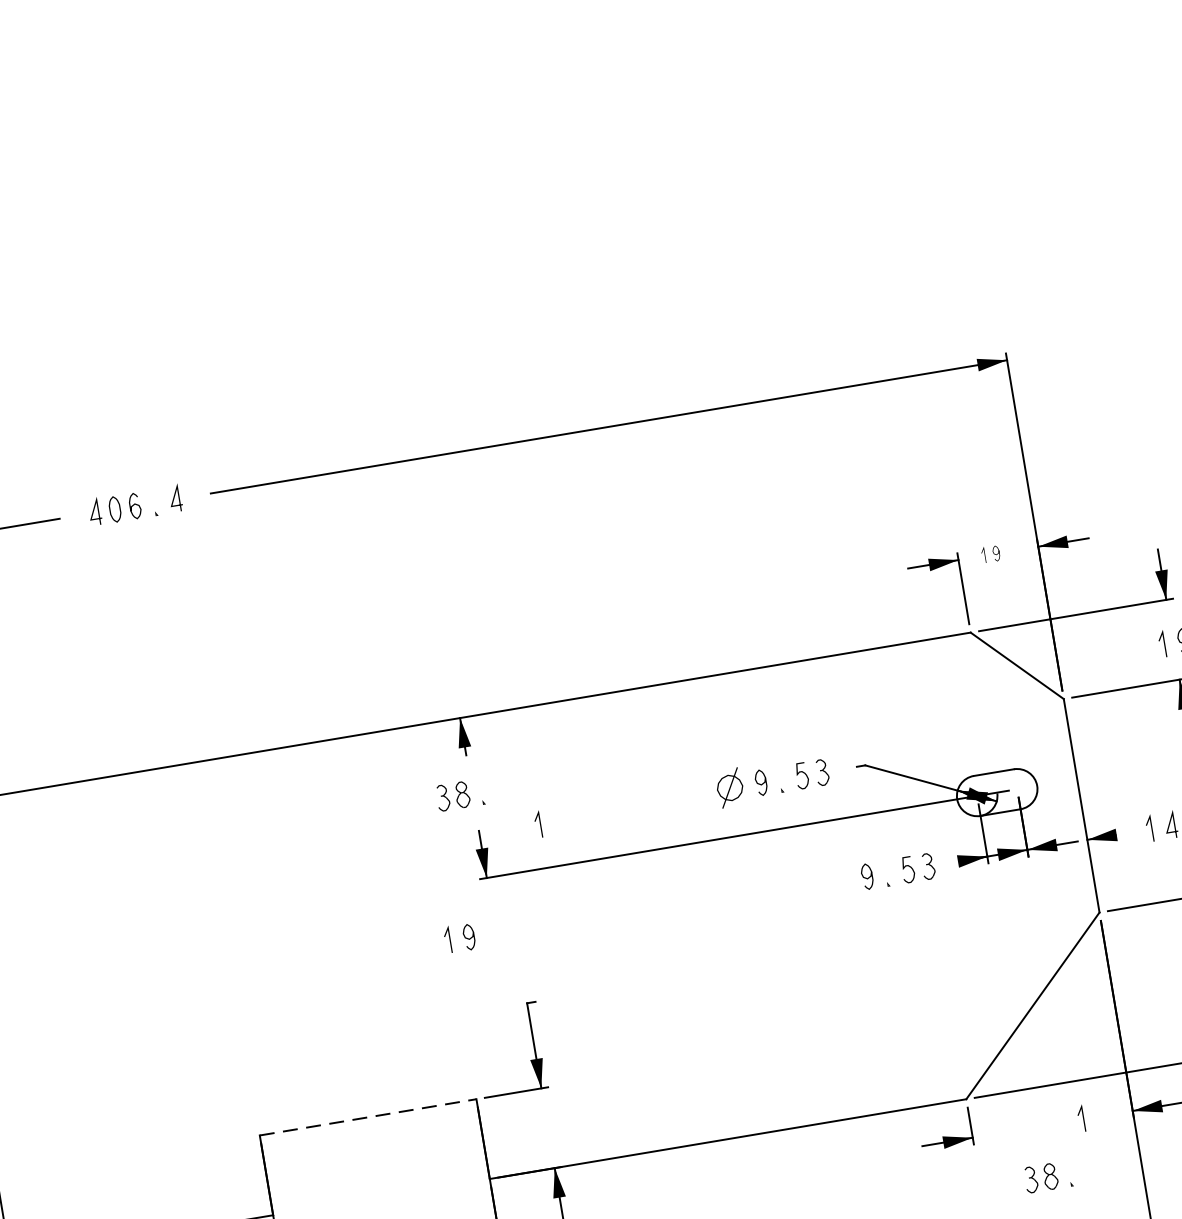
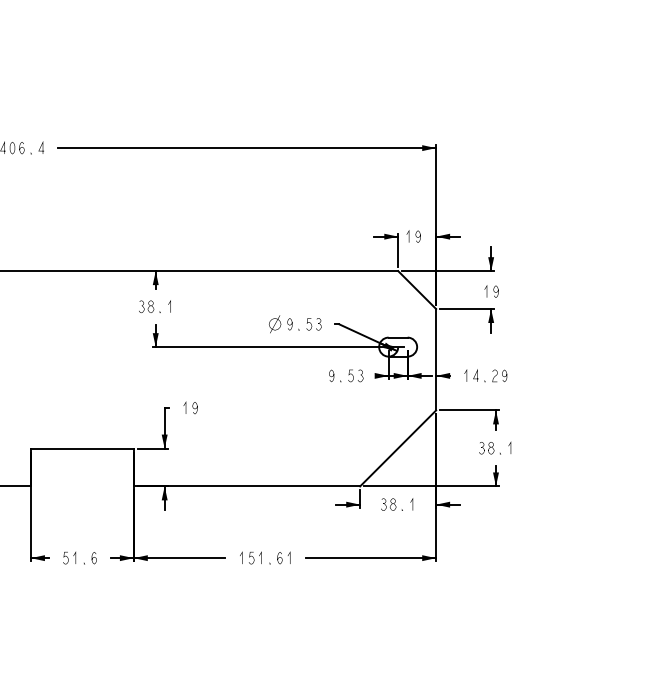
part: (990, 554) -> (413, 236), size x1.67
line: (540, 824) -> (170, 306), moved
part: (459, 937) -> (190, 407), moved
line: (368, 1117) -> (82, 448), dashed -> solid
part: (1047, 1176) -> (391, 504), moved

